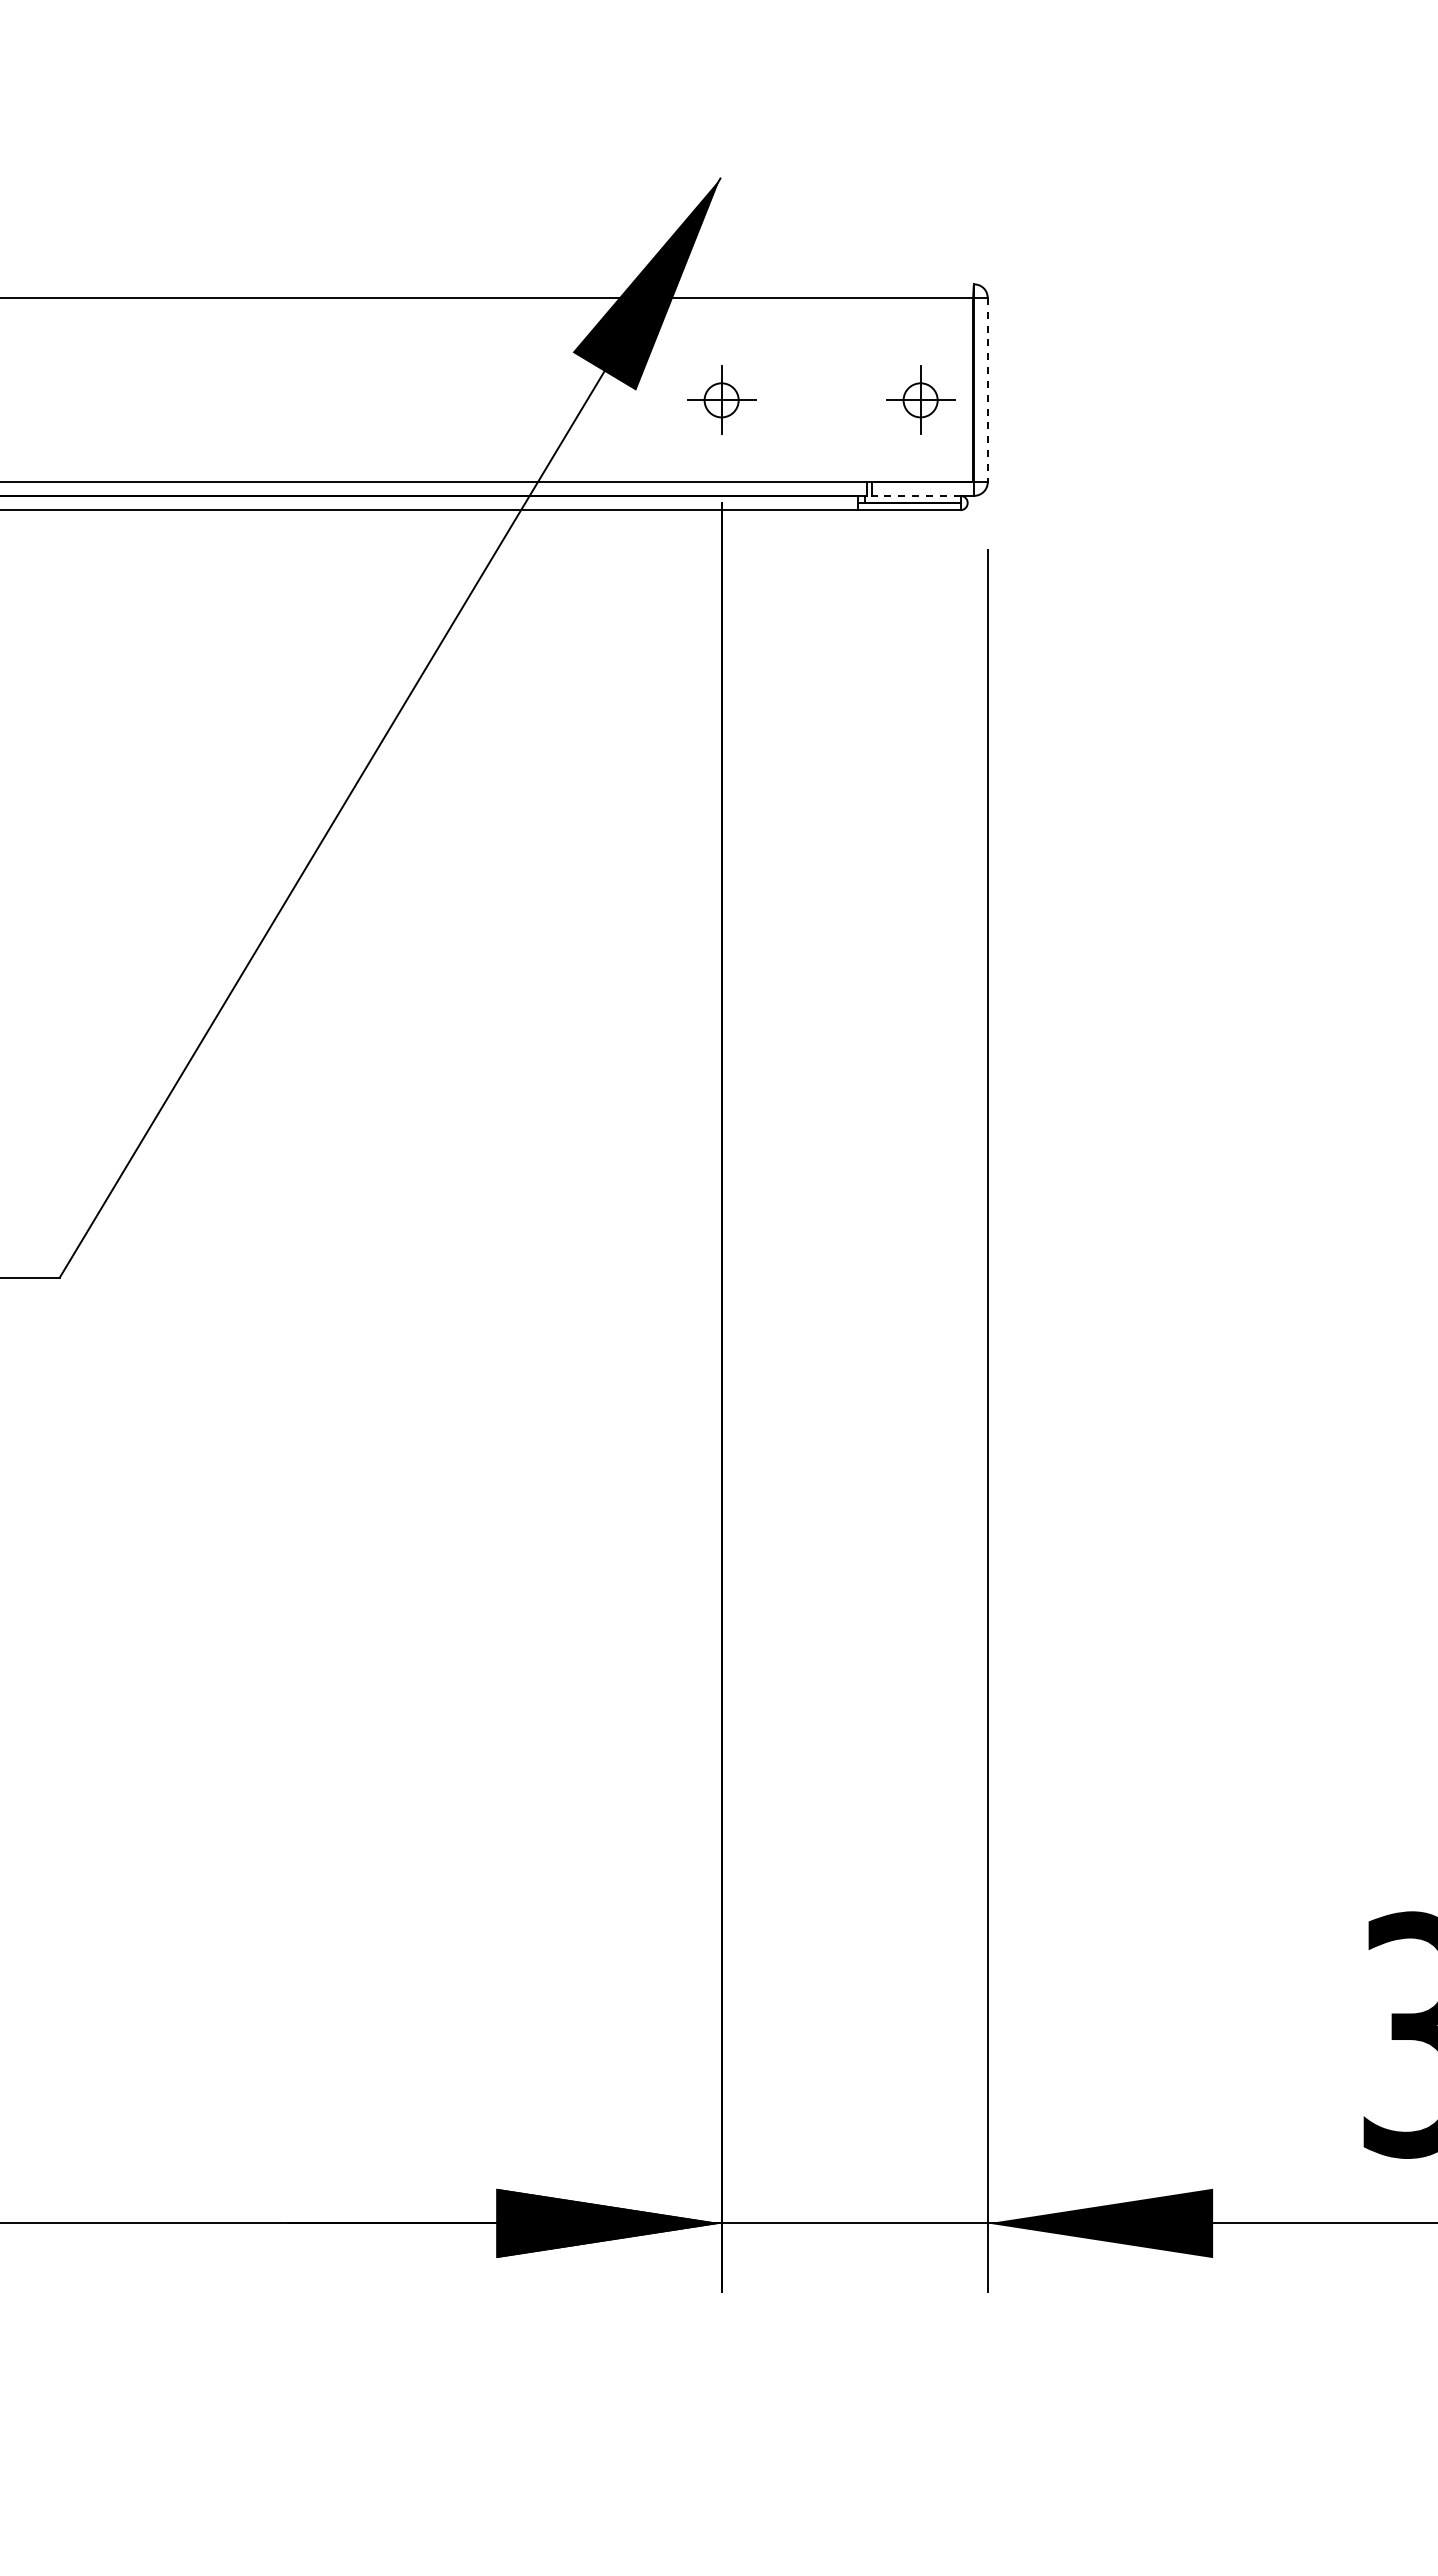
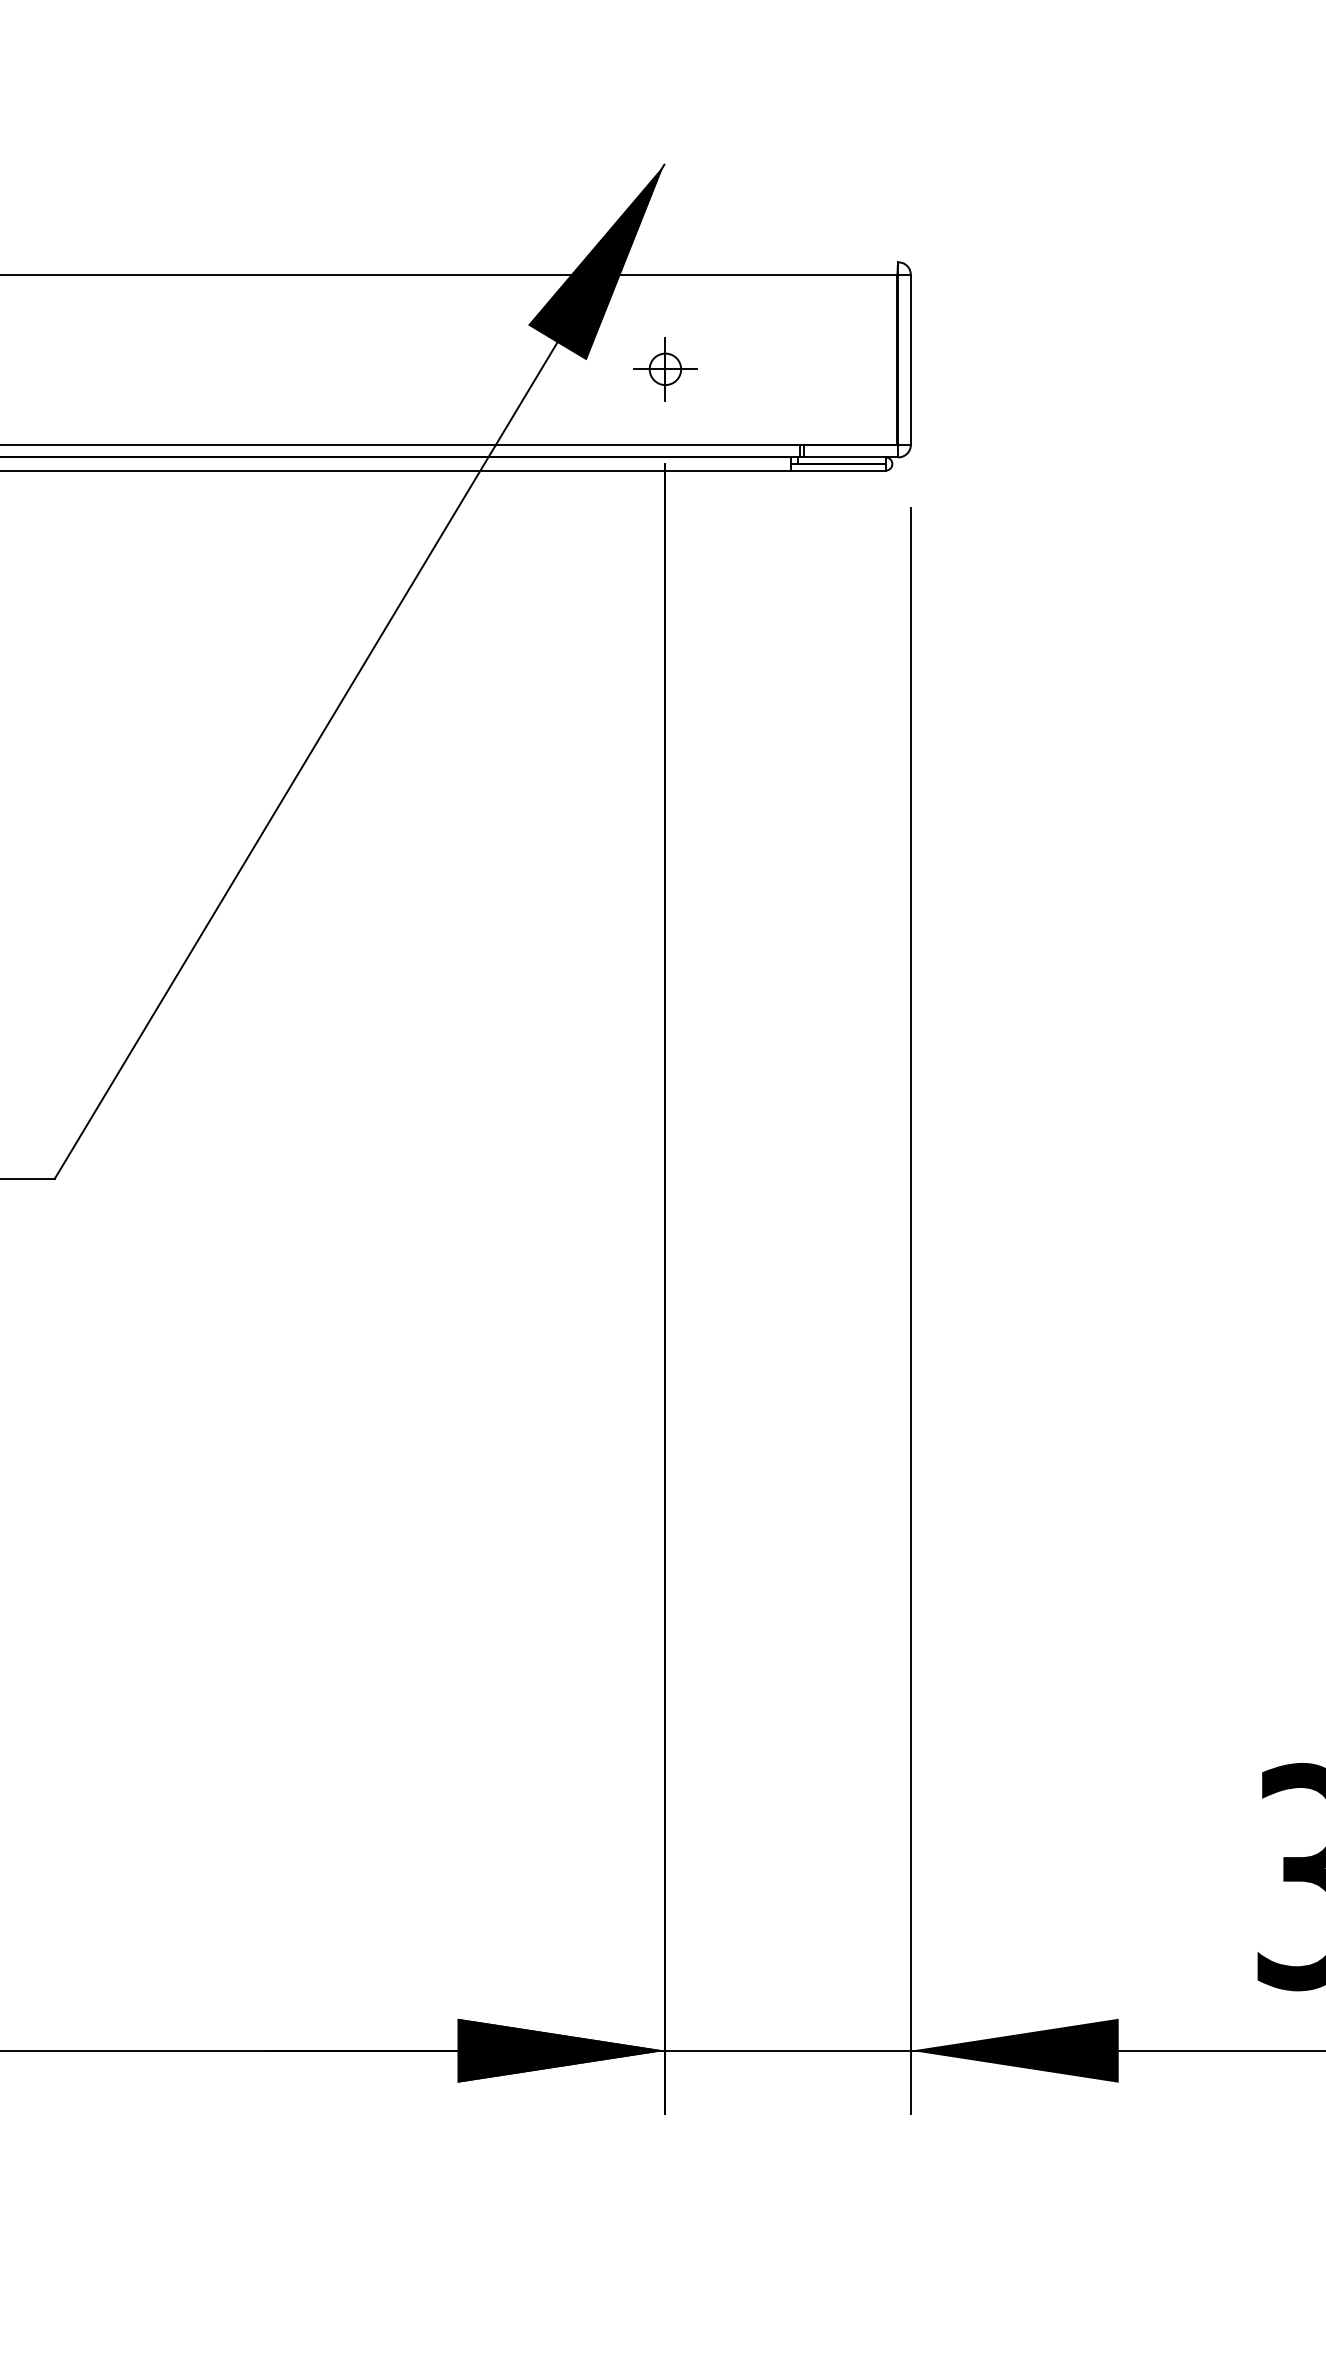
line: (987, 390) -> (910, 360), dashed -> solid
part: (920, 399) -> (848, 368), removed
line: (912, 495) -> (841, 457), dashed -> solid

